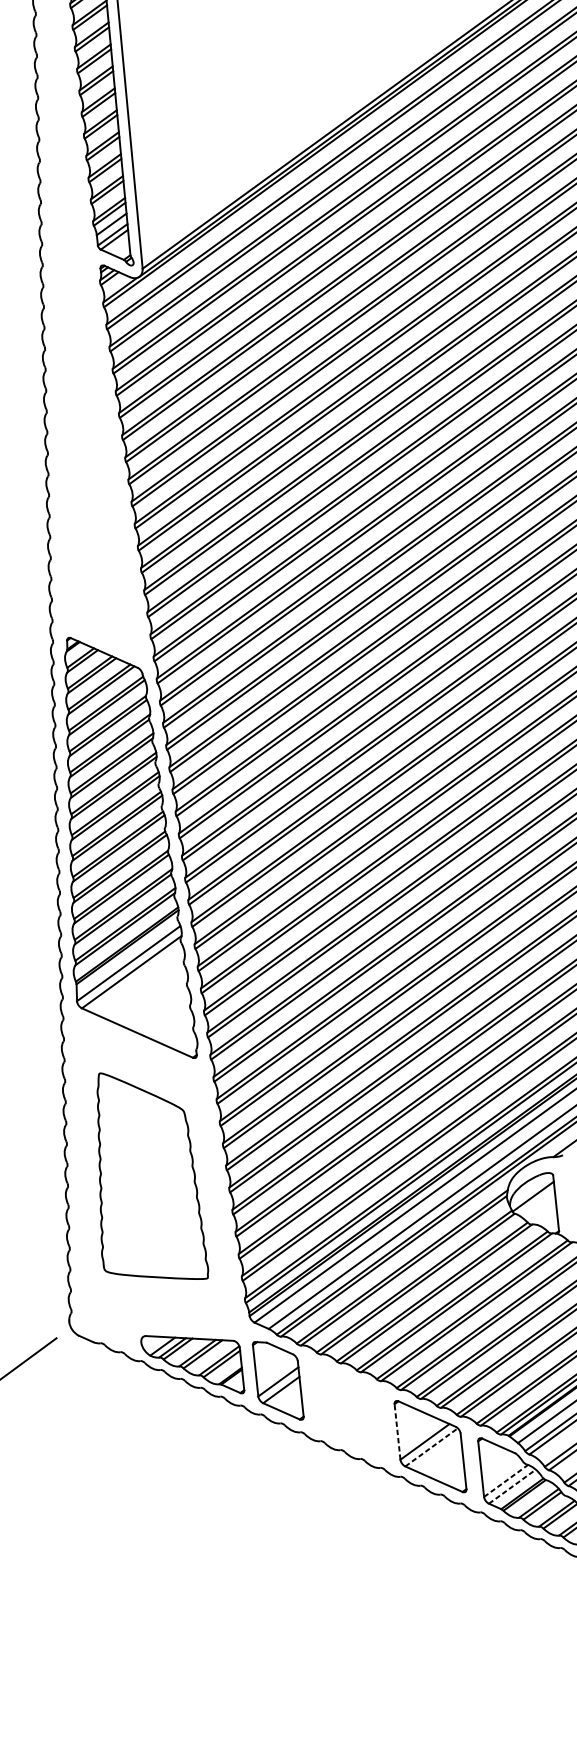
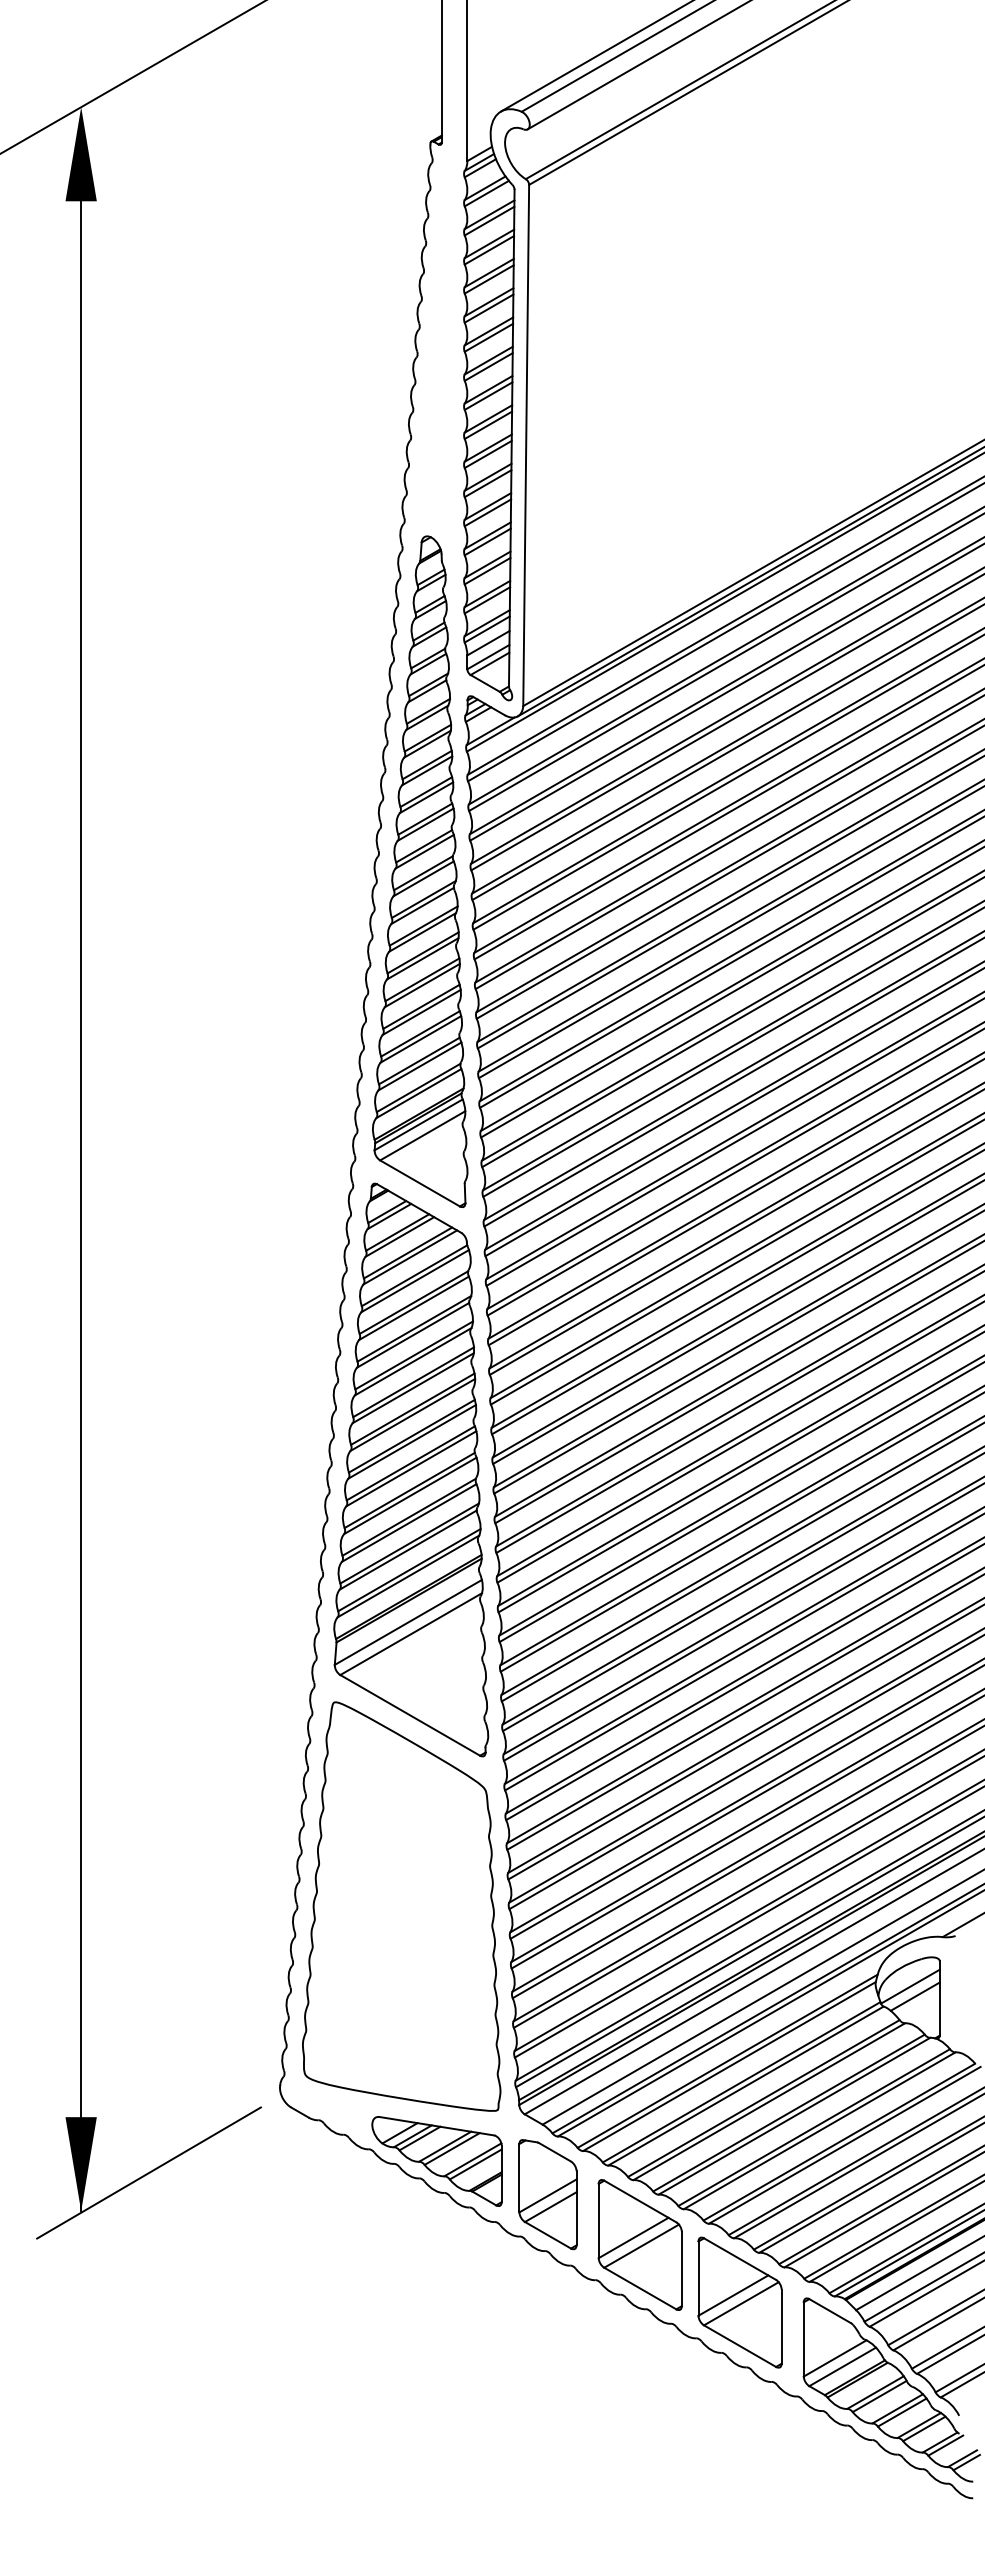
part: (78, 400) -> (420, 871), added
part: (145, 1176) -> (401, 1906), size x1.43
line: (537, 1203) -> (914, 1996), added
part: (350, 1411) -> (639, 2244), added
line: (397, 1431) -> (698, 2278), dashed -> solid
line: (431, 1447) -> (741, 2303), dashed -> solid
line: (506, 1480) -> (835, 2358), dashed -> solid
line: (512, 1486) -> (842, 2366), dashed -> solid

